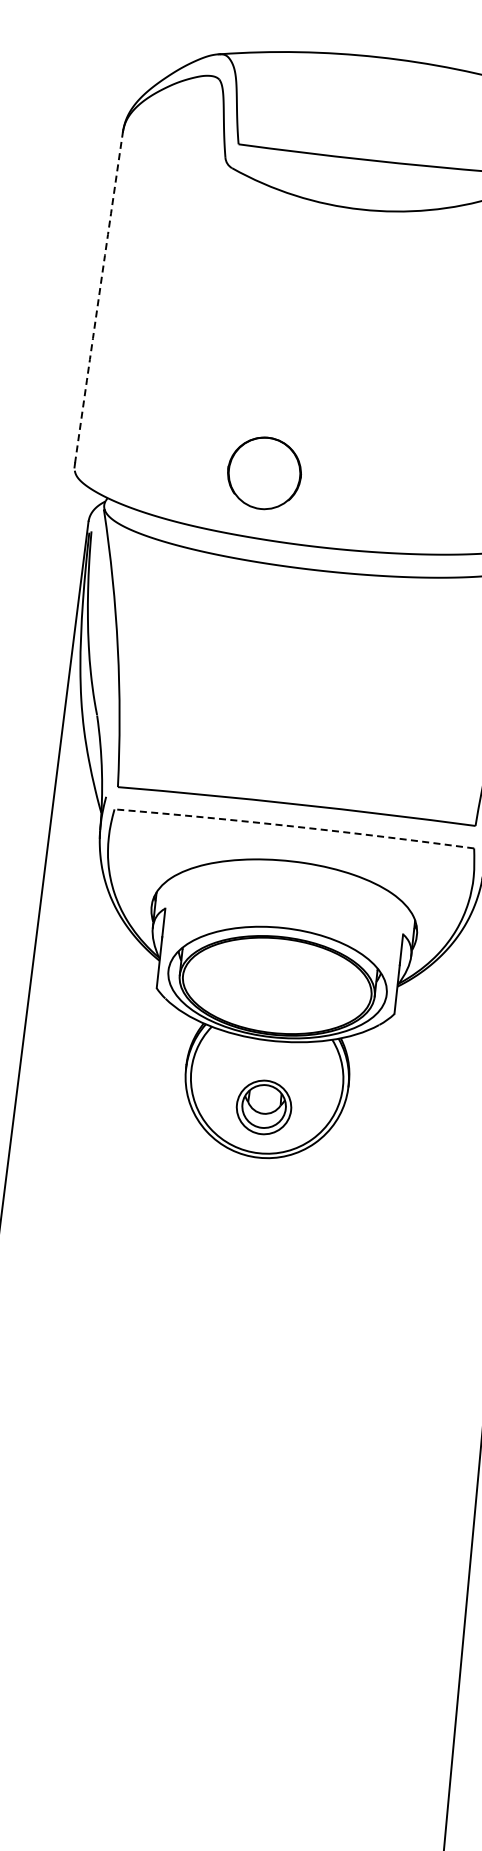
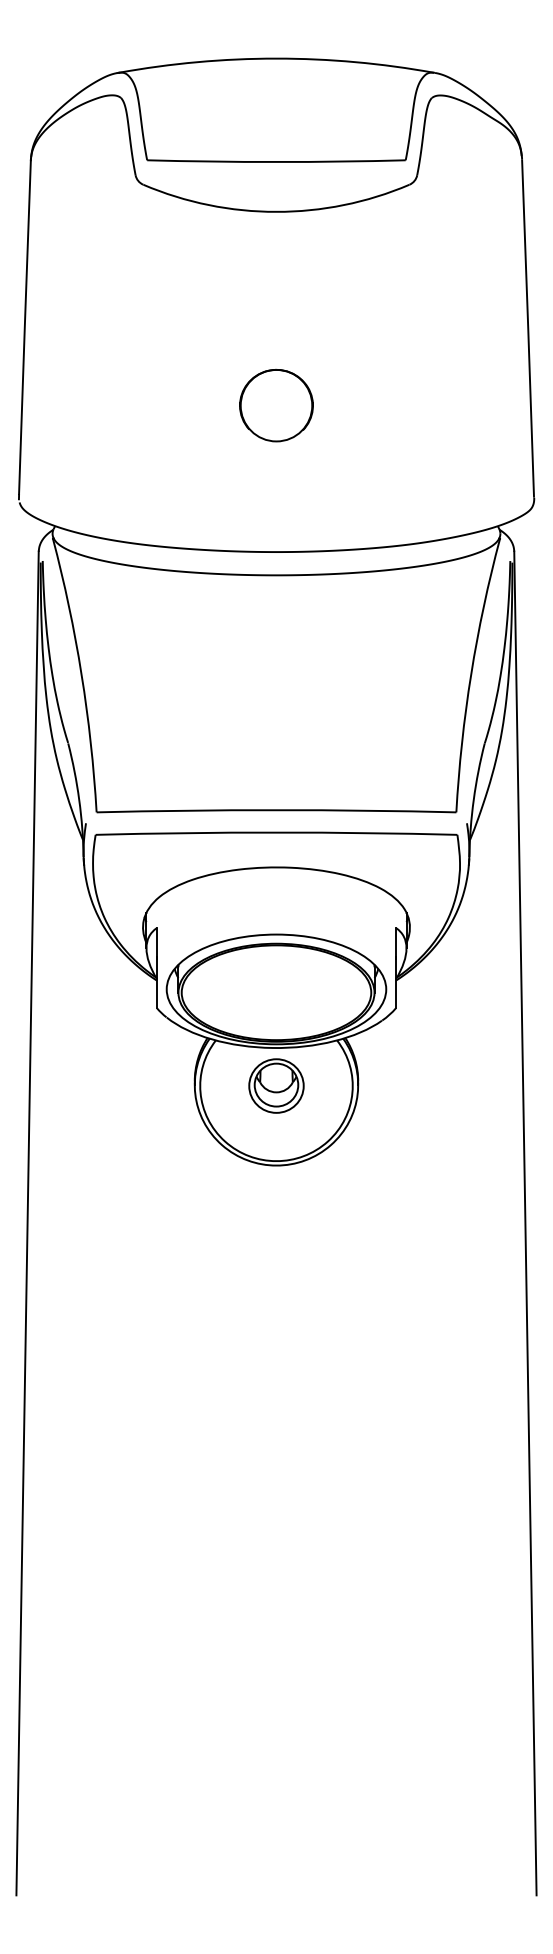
arc: (98, 297) -> (24, 327), dashed -> solid
part: (264, 473) -> (276, 405), moved
arc: (294, 826) -> (276, 832), dashed -> solid
part: (264, 1106) -> (276, 1085), moved

